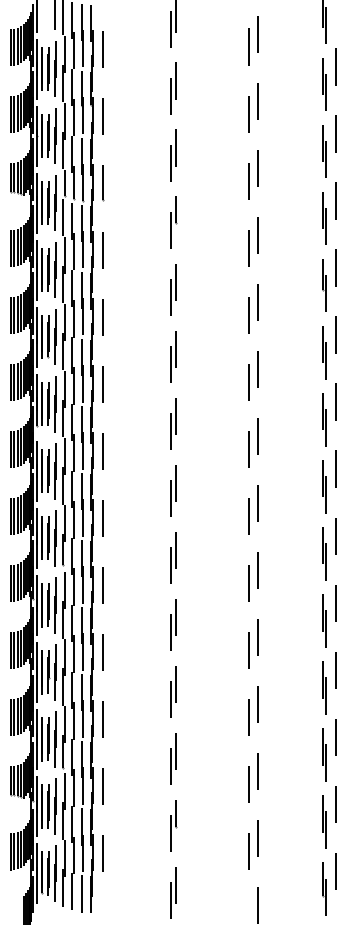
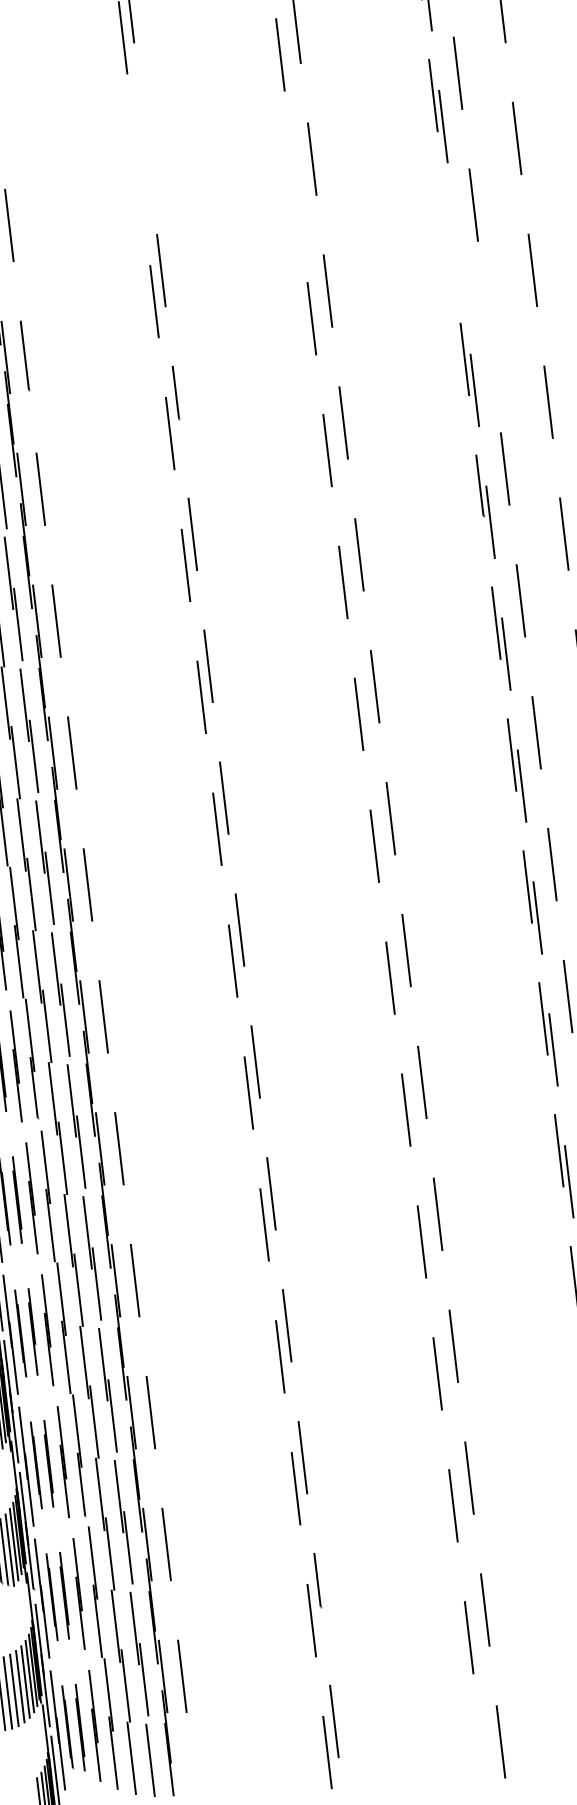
part: (173, 88) -> (142, 153), removed
line: (248, 113) -> (295, 185), removed
part: (324, 151) -> (454, 242), removed
line: (336, 200) -> (489, 336), removed

